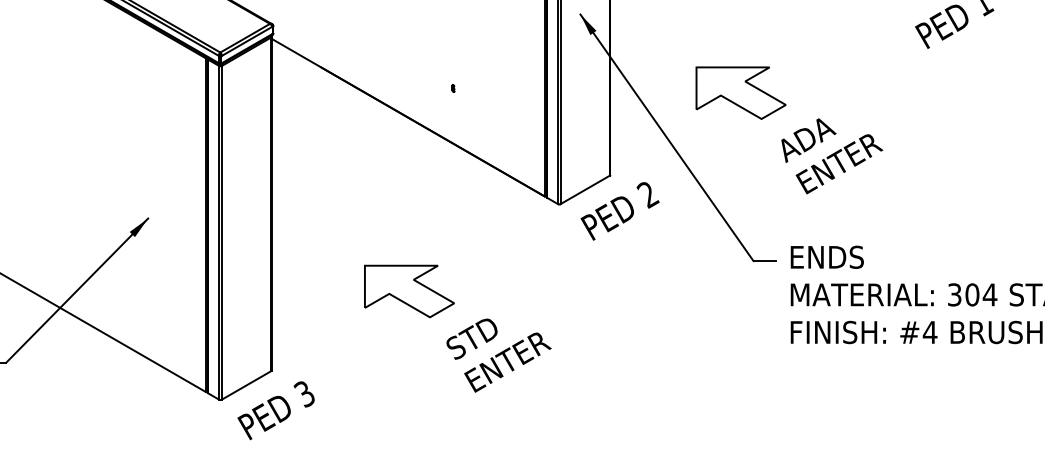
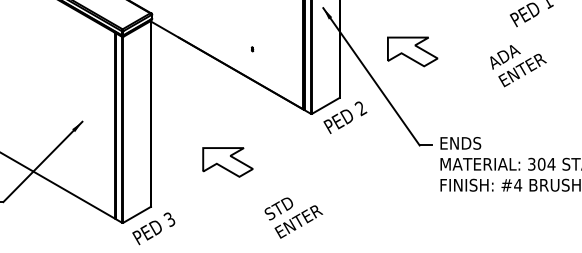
text: (832, 157) -> (518, 66), moved
text: (498, 354) -> (293, 217), moved

